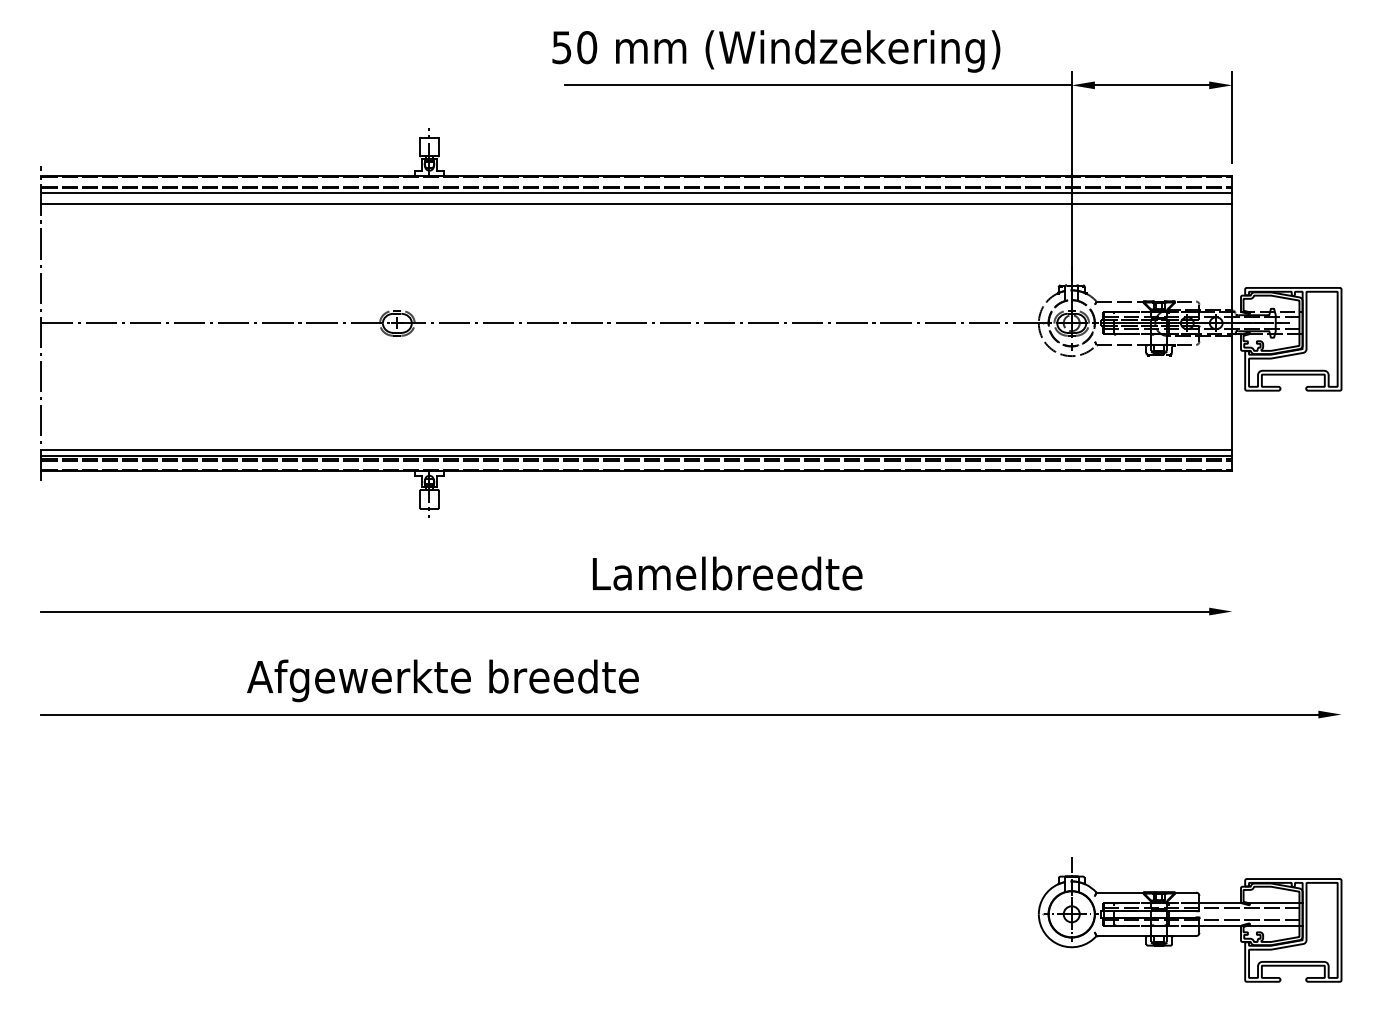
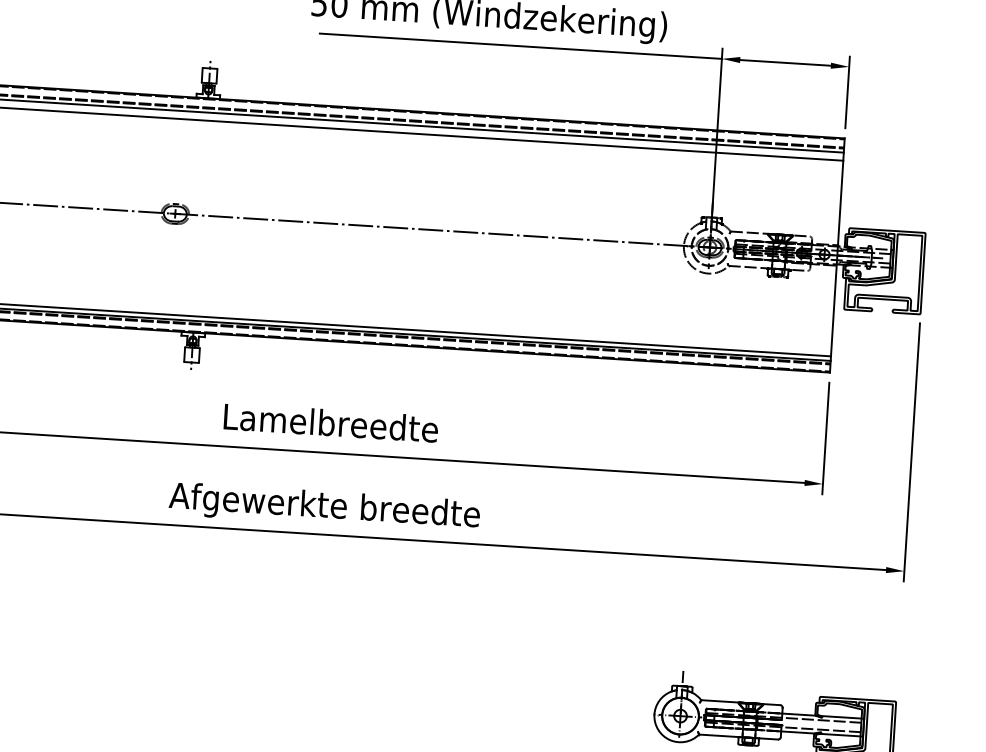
line: (1232, 553) -> (825, 438), added
line: (1341, 564) -> (911, 452), added
text: (727, 573) -> (331, 422), moved
text: (442, 680) -> (324, 507), moved

